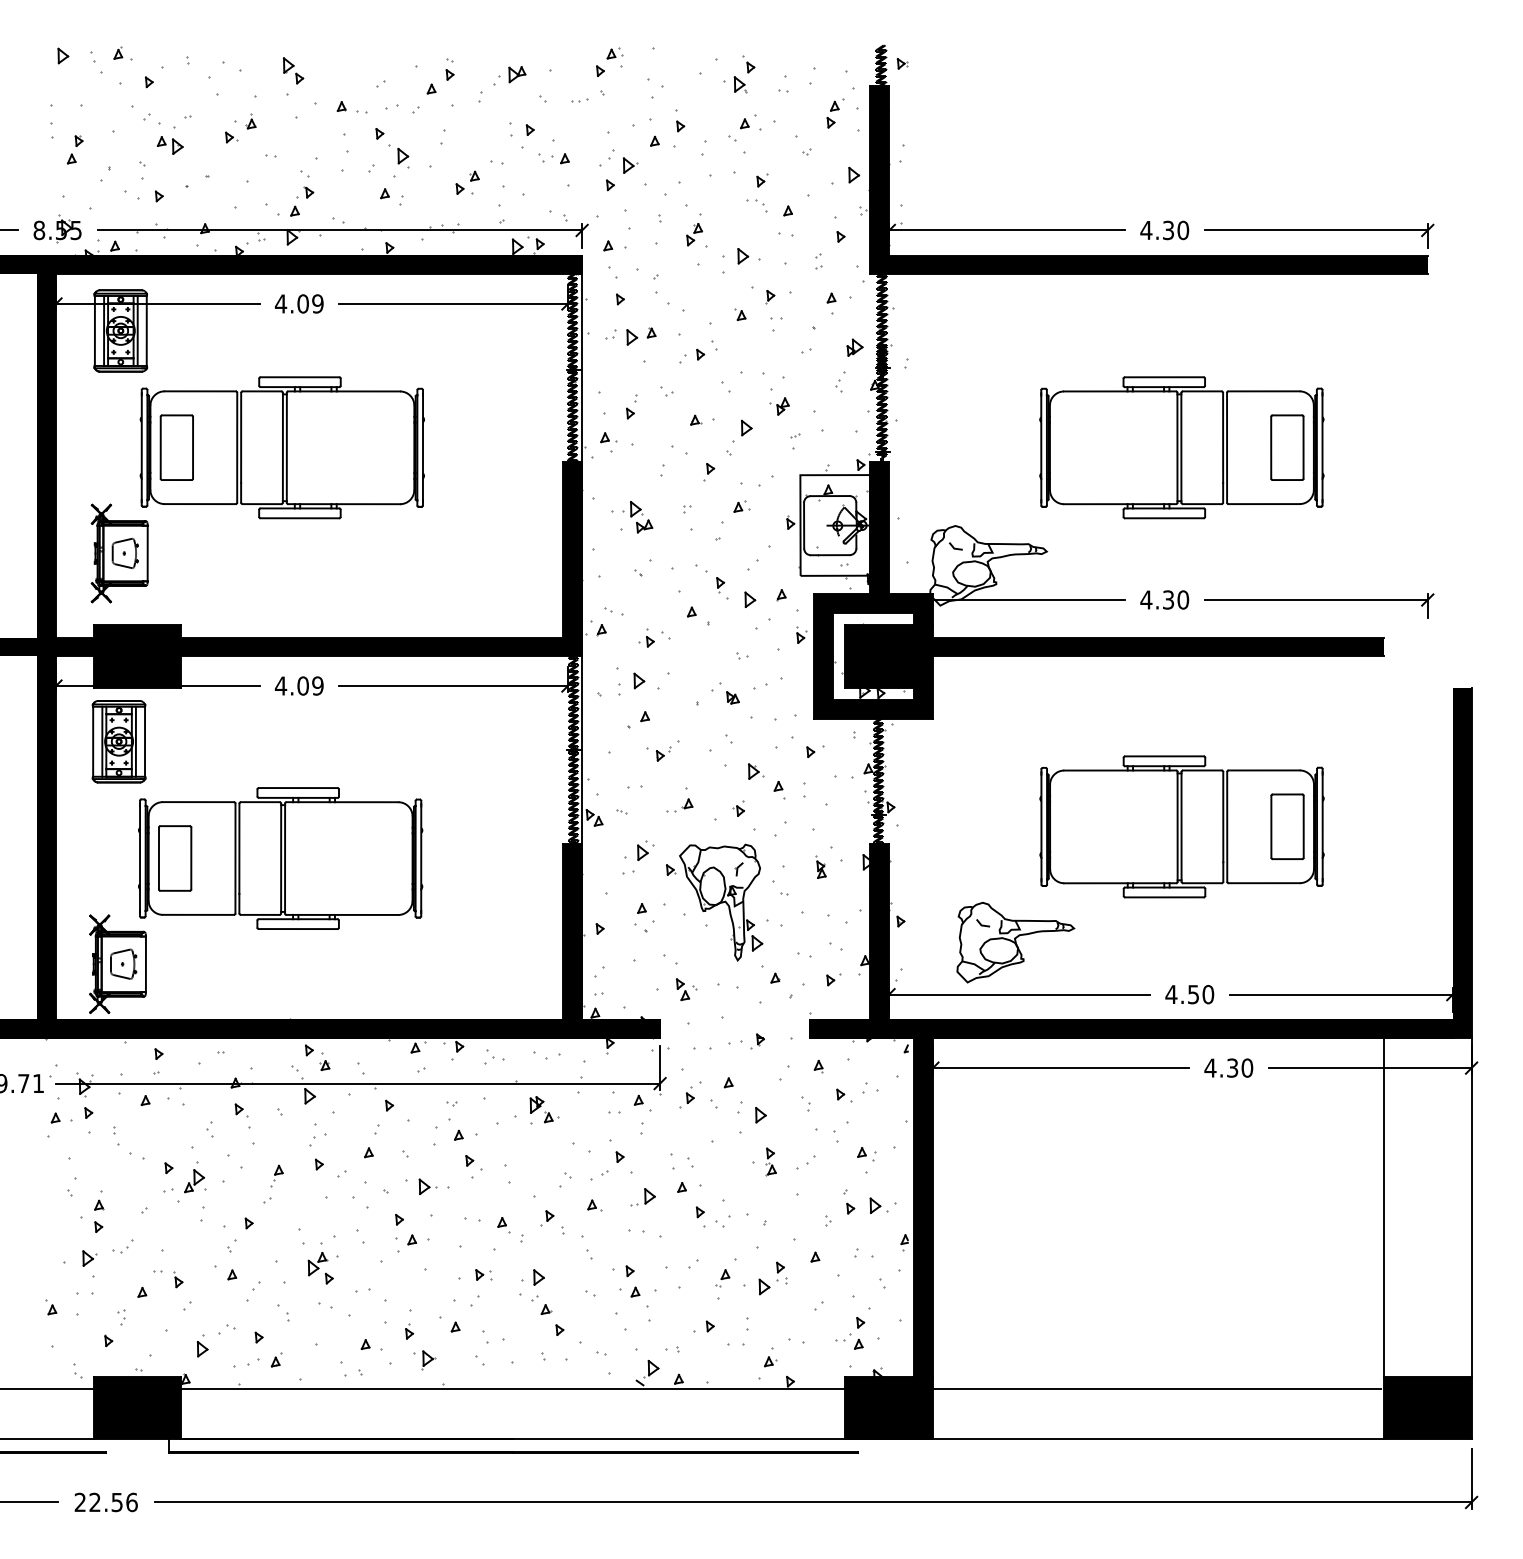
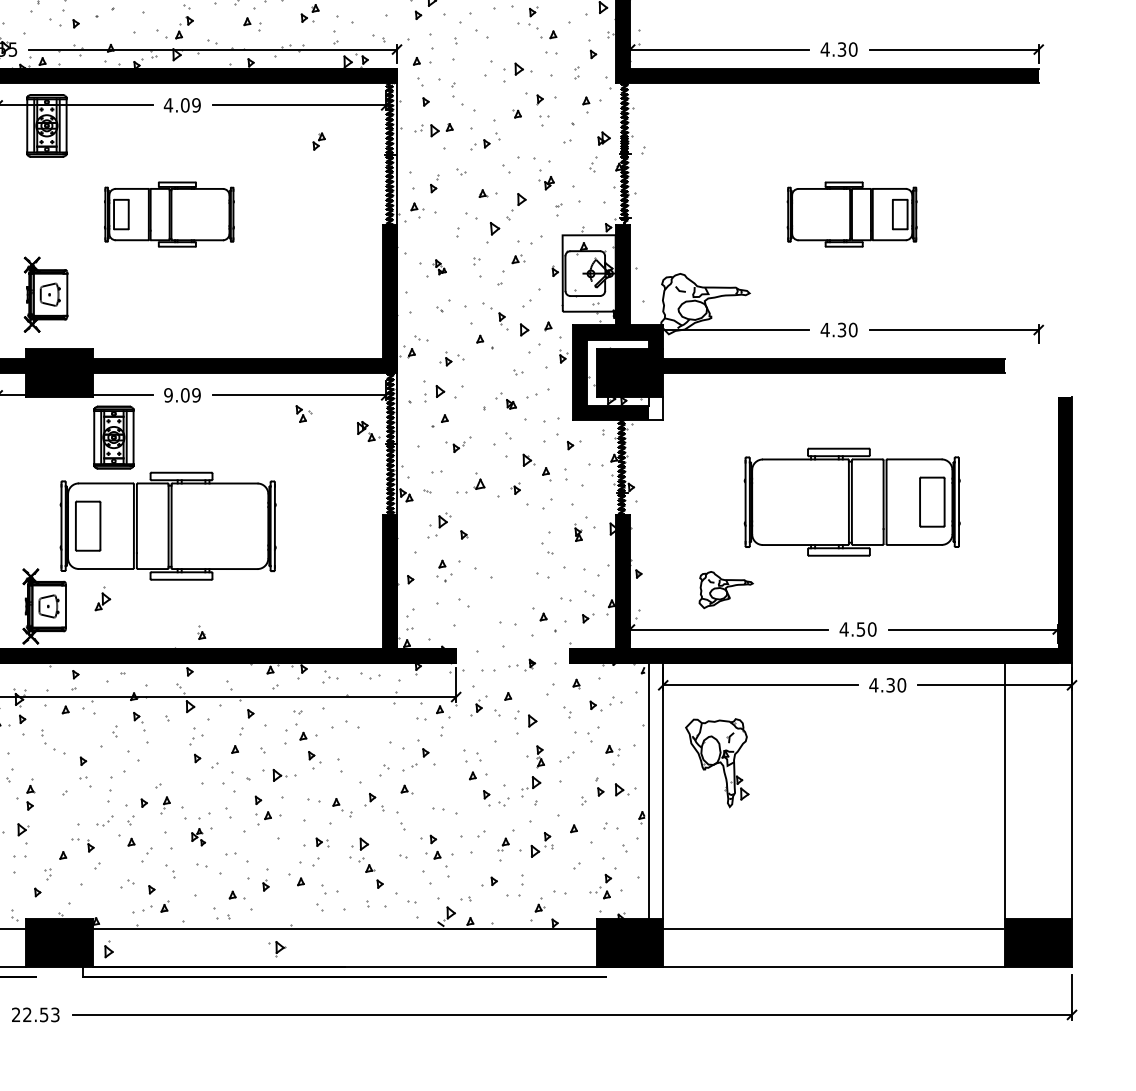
part: (756, 205) -> (529, 30), size x1.6
part: (694, 234) -> (319, 141), moved
part: (281, 447) -> (168, 214), size x0.6
part: (1181, 447) -> (851, 214), size x0.6
part: (709, 472) -> (493, 233), size x1.6
part: (637, 517) -> (439, 267), size x0.6
text: (280, 685) -> (168, 394), 4.09 -> 9.09
fill: (923, 703) -> (656, 408), removed
part: (118, 741) -> (113, 437), moved
part: (679, 805) -> (470, 486), size x1.4
part: (721, 902) -> (717, 763), moved
part: (1015, 942) -> (725, 589), size x0.6
part: (686, 989) -> (303, 413), moved
part: (324, 1061) -> (201, 632), moved
part: (544, 1109) -> (368, 431), moved
part: (276, 1175) -> (165, 804), moved
part: (194, 1177) -> (102, 599), moved
part: (642, 1197) -> (530, 783), moved
fill: (923, 1207) -> (656, 791), removed
part: (122, 1246) -> (104, 820), moved
part: (320, 1268) -> (198, 837), size x0.7
part: (202, 1345) -> (108, 948), moved
part: (424, 1360) -> (277, 948), moved
text: (131, 1502) -> (55, 1014), 22.56 -> 22.53

